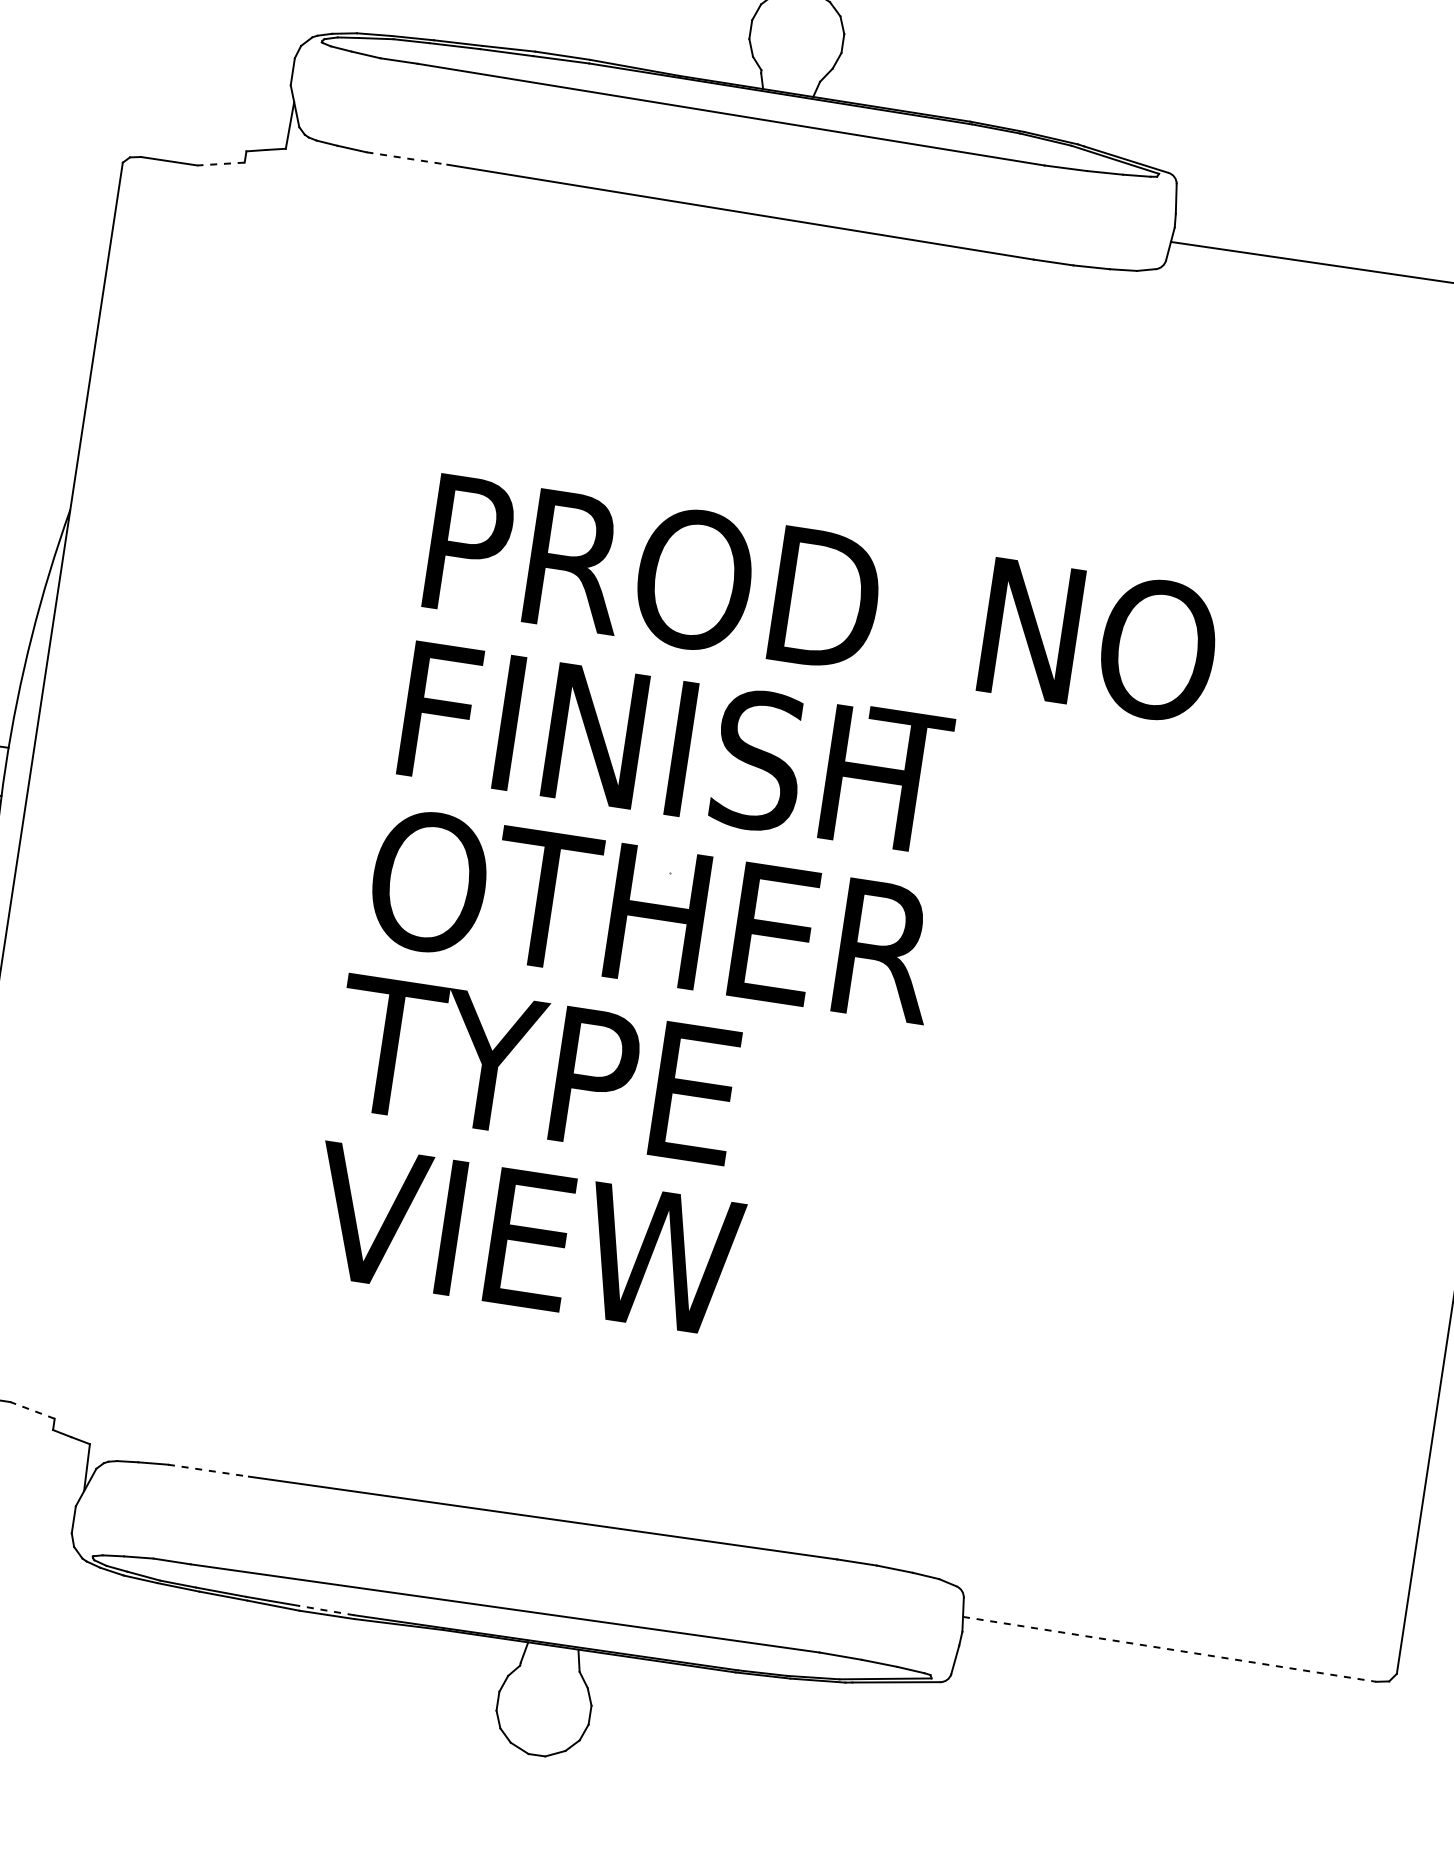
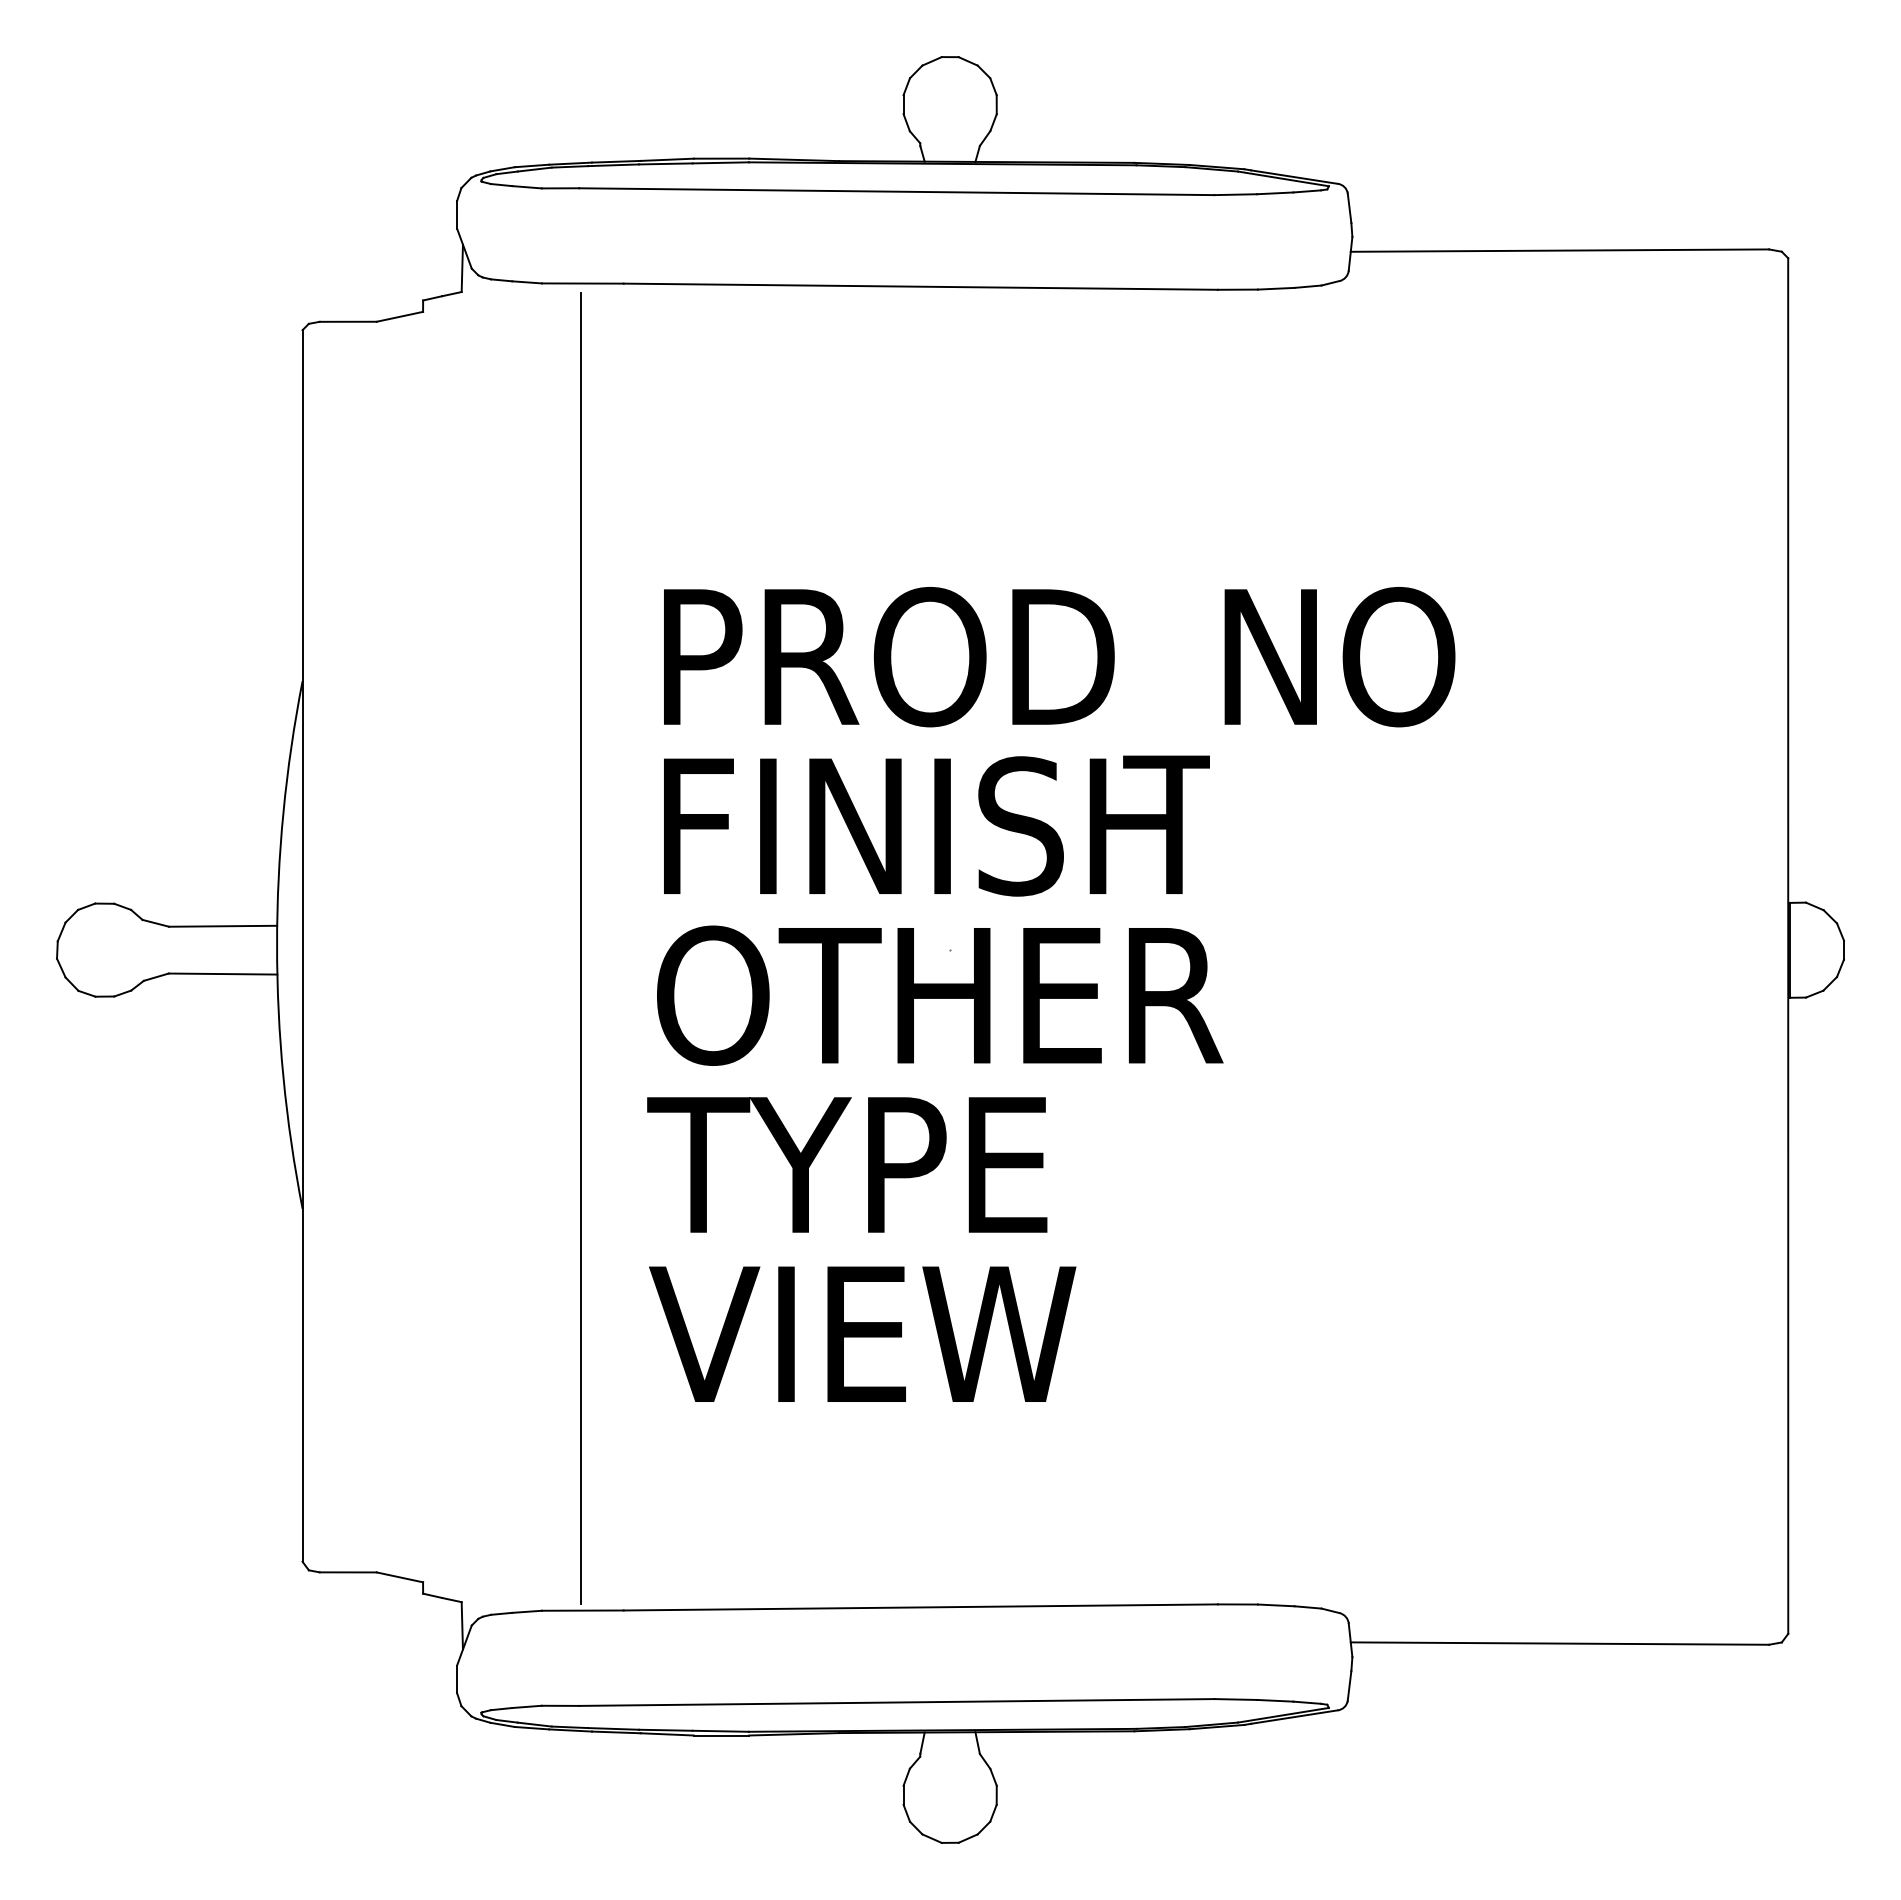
line: (406, 158) -> (582, 283), dashed -> solid
line: (220, 163) -> (399, 316), dashed -> solid
line: (306, 815) -> (581, 948), added
line: (32, 1410) -> (399, 1577), dashed -> solid
line: (208, 1470) -> (582, 1610), dashed -> solid
line: (326, 1610) -> (720, 1731), dashed -> solid
line: (1170, 1649) -> (1560, 1643), dashed -> solid

